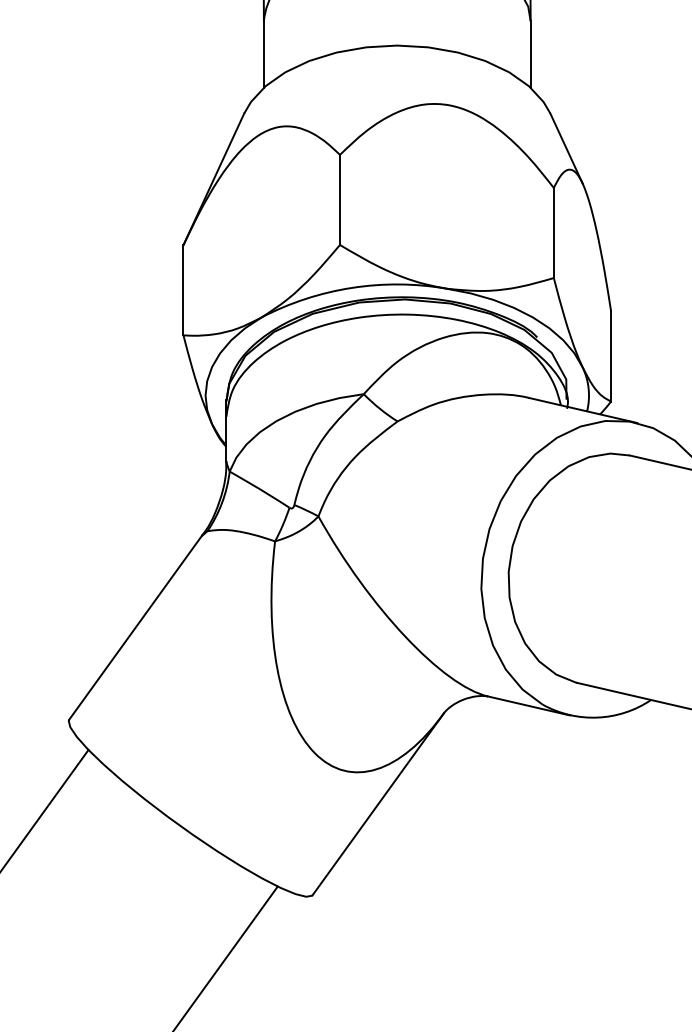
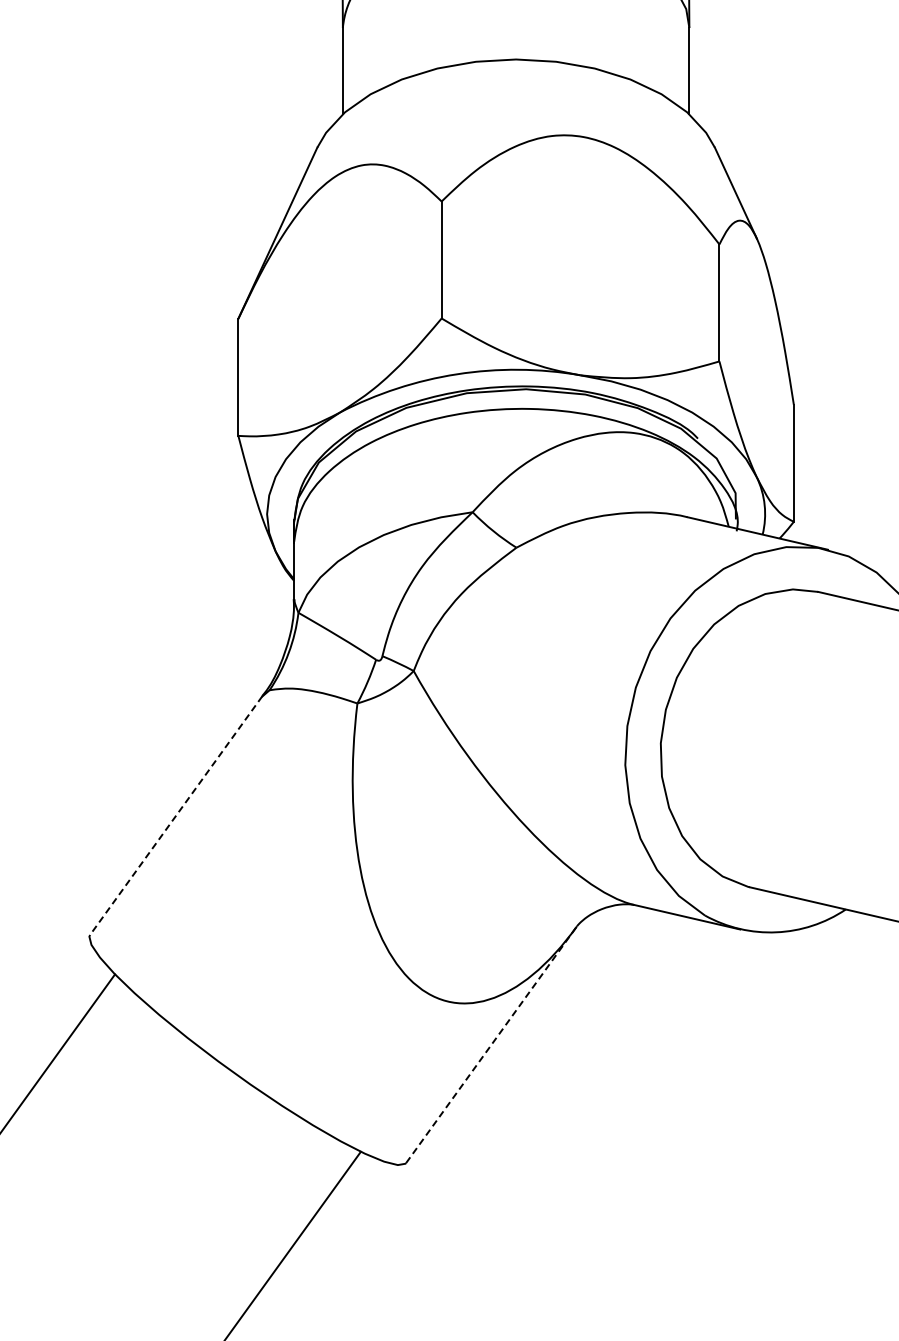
line: (135, 627) -> (175, 815), solid -> dashed
line: (378, 803) -> (491, 1044), solid -> dashed

